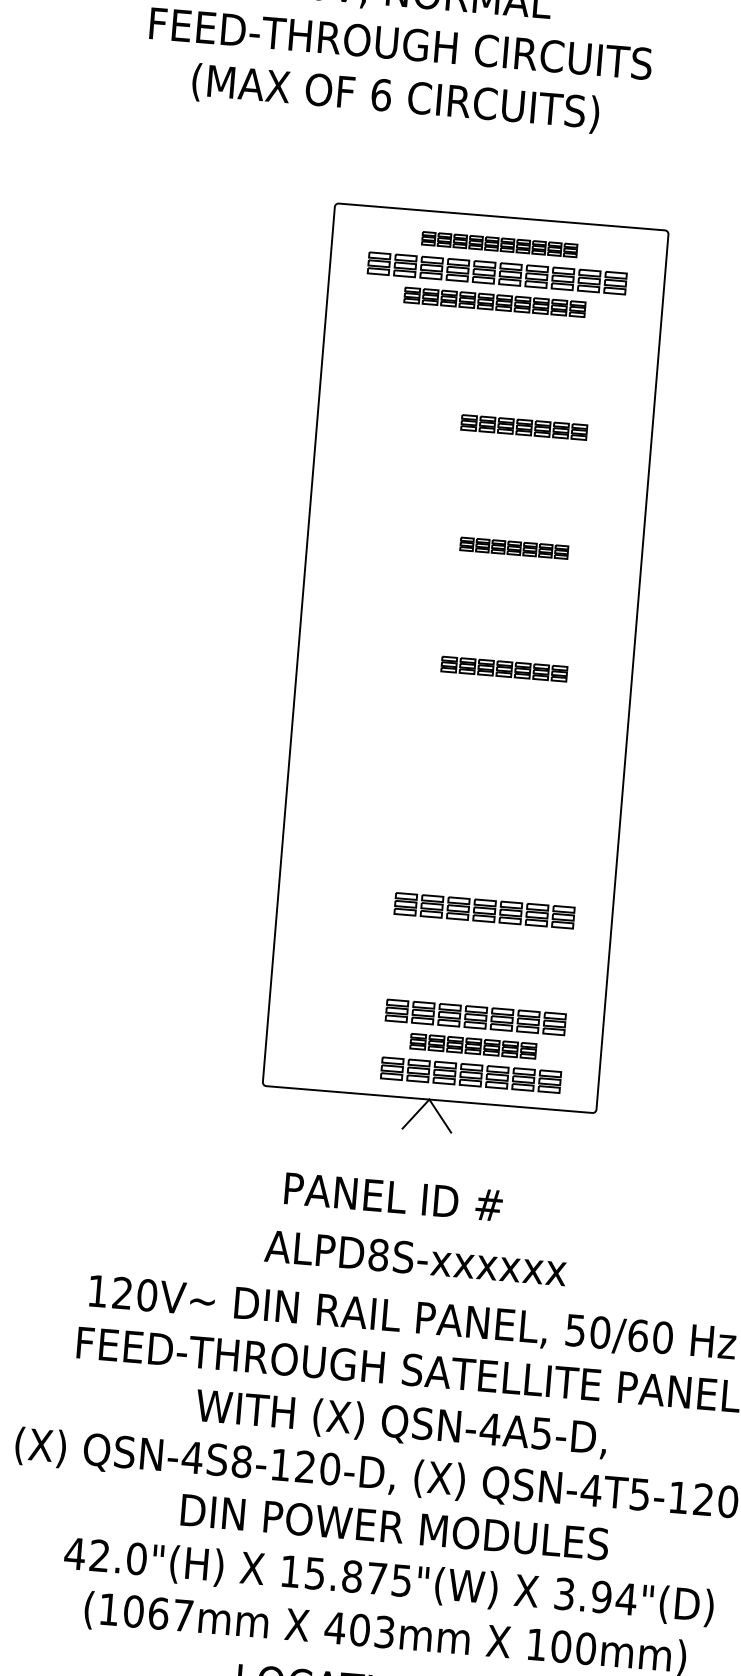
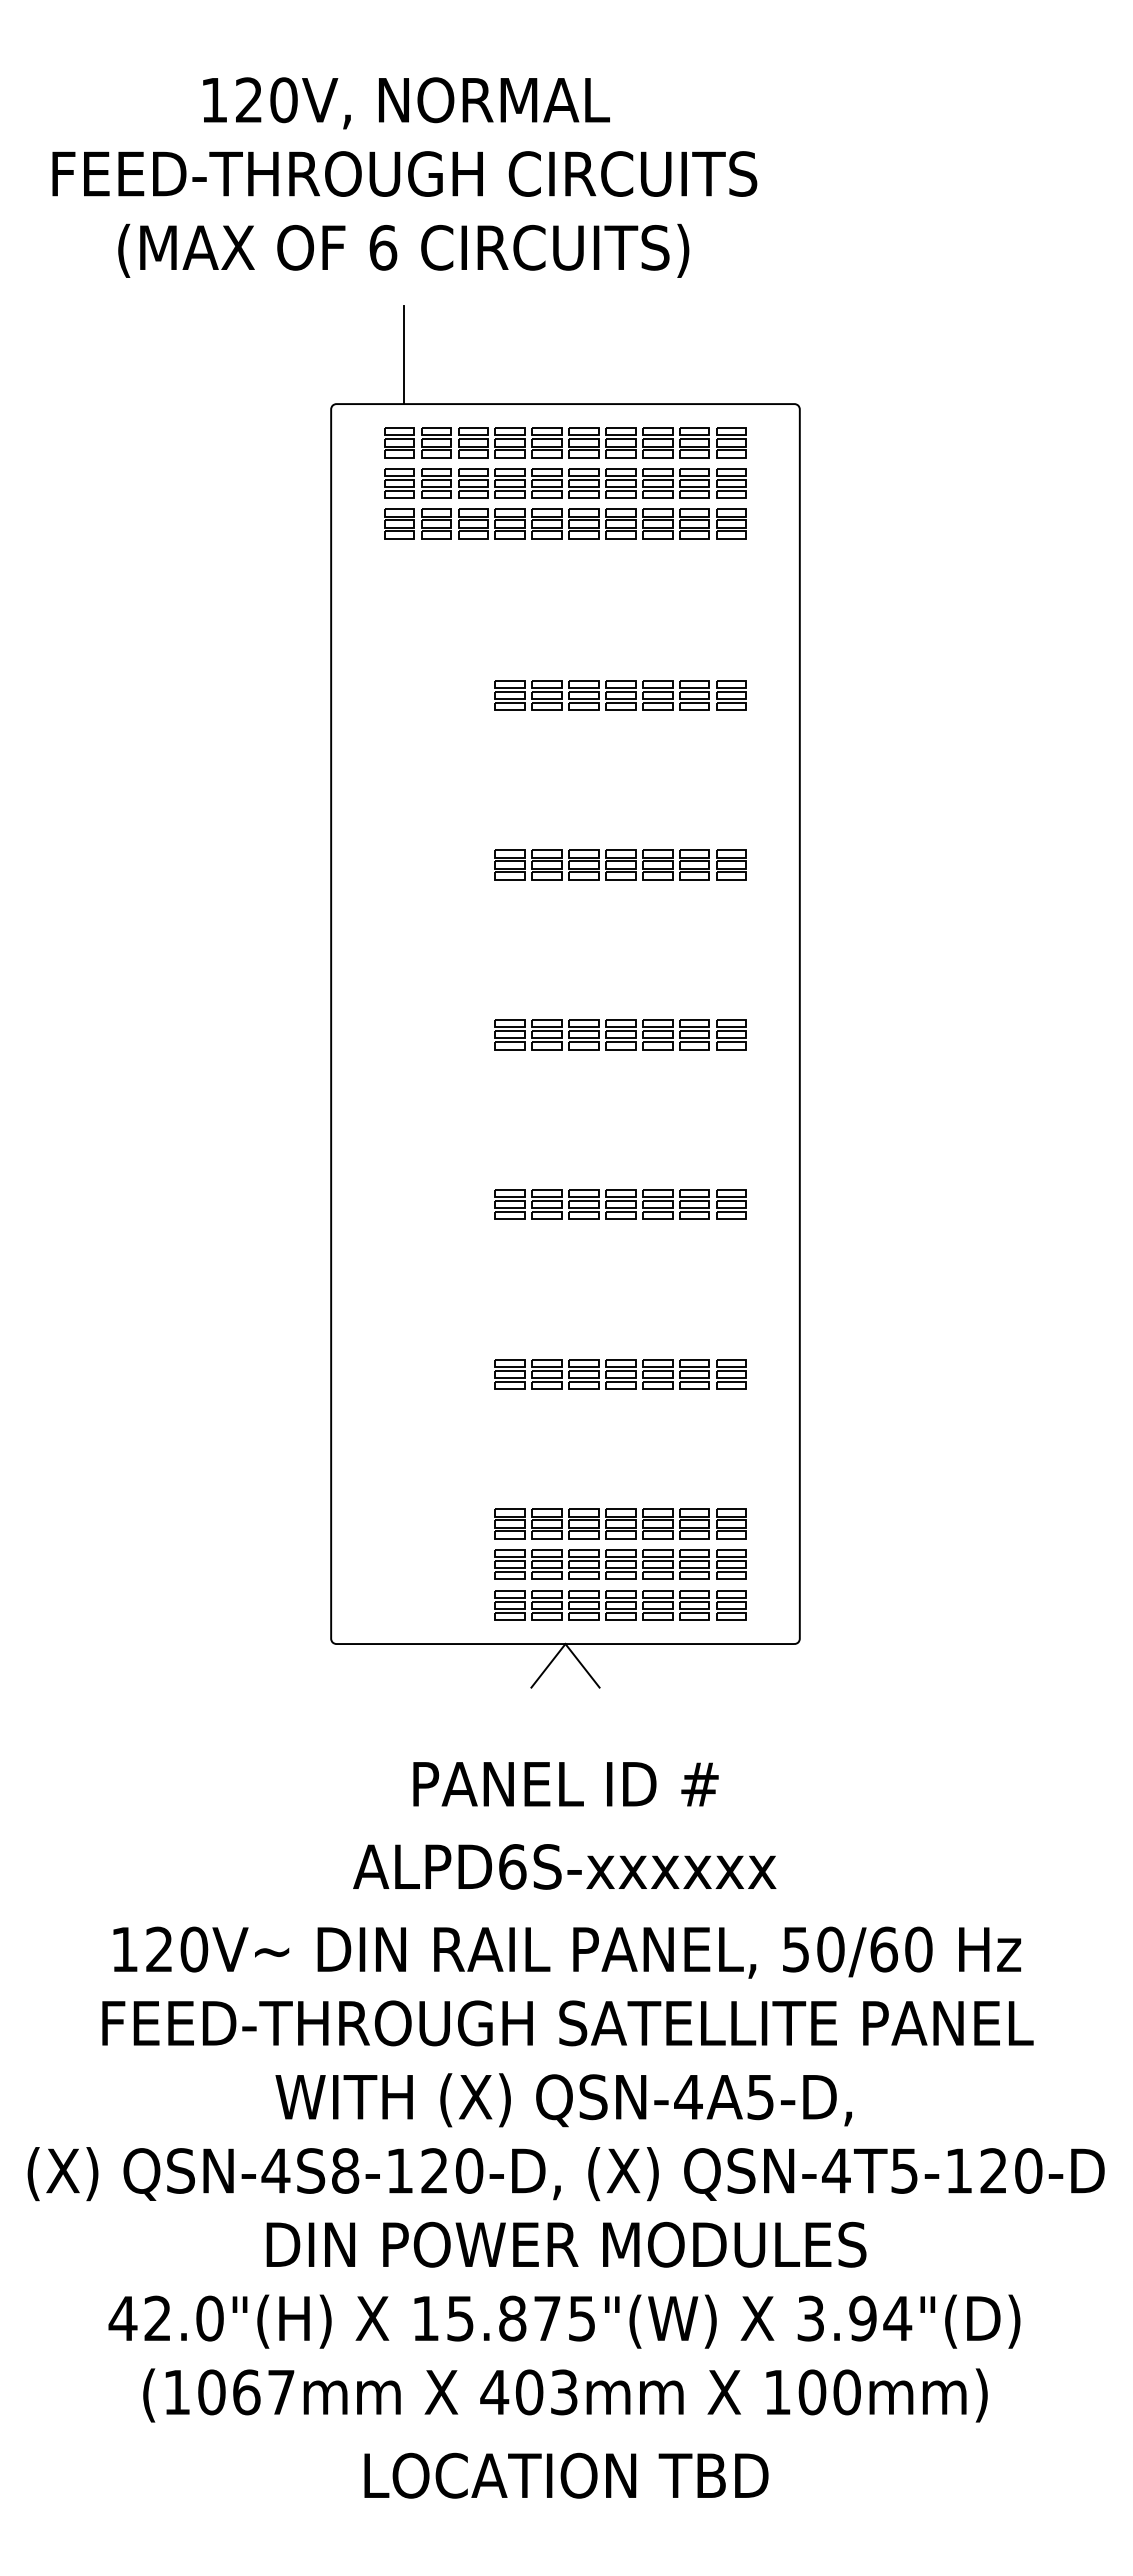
line: (389, 172) -> (403, 355), added
part: (499, 244) -> (565, 442), size x1.67
part: (494, 301) -> (565, 523), size x1.43
part: (524, 427) -> (620, 695), size x1.43
part: (514, 547) -> (620, 864), size x1.67
part: (504, 668) -> (620, 1034), size x1.43
part: (494, 789) -> (620, 1204), added
part: (473, 1046) -> (620, 1564), size x1.43
text: (393, 1197) -> (565, 1784), moved
text: (378, 1254) -> (512, 1866), ALPD8S-xxxxxx -> ALPD6S-xxxxxx

